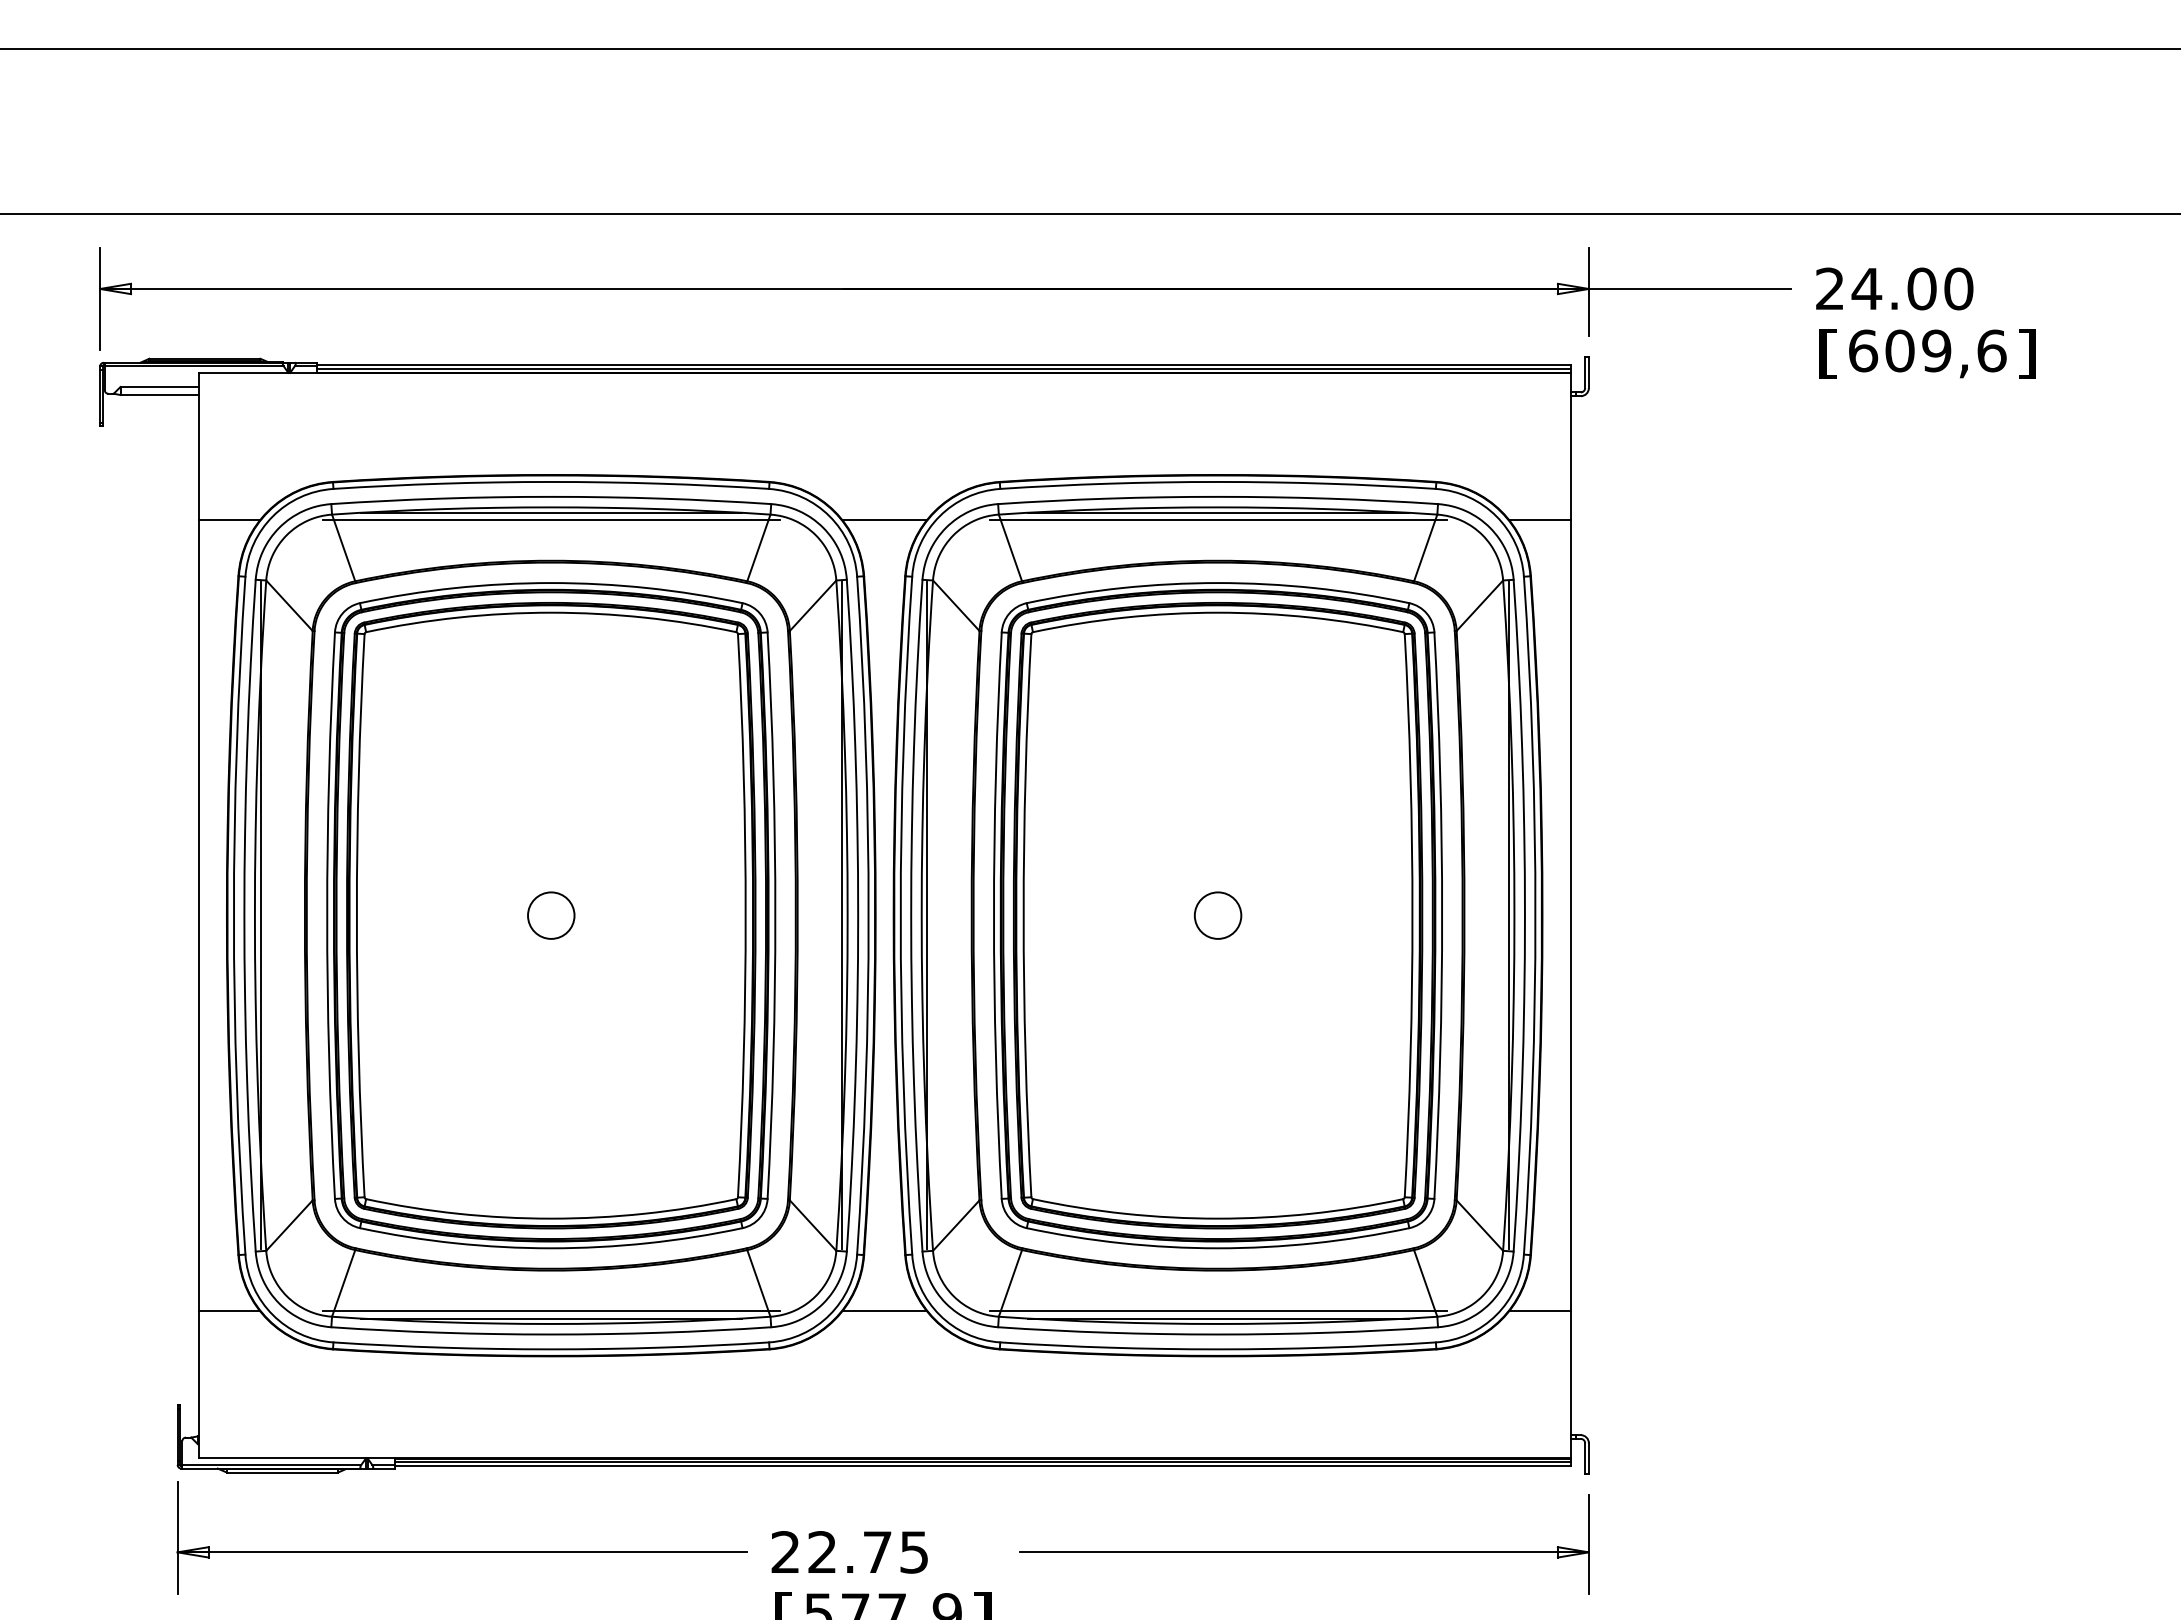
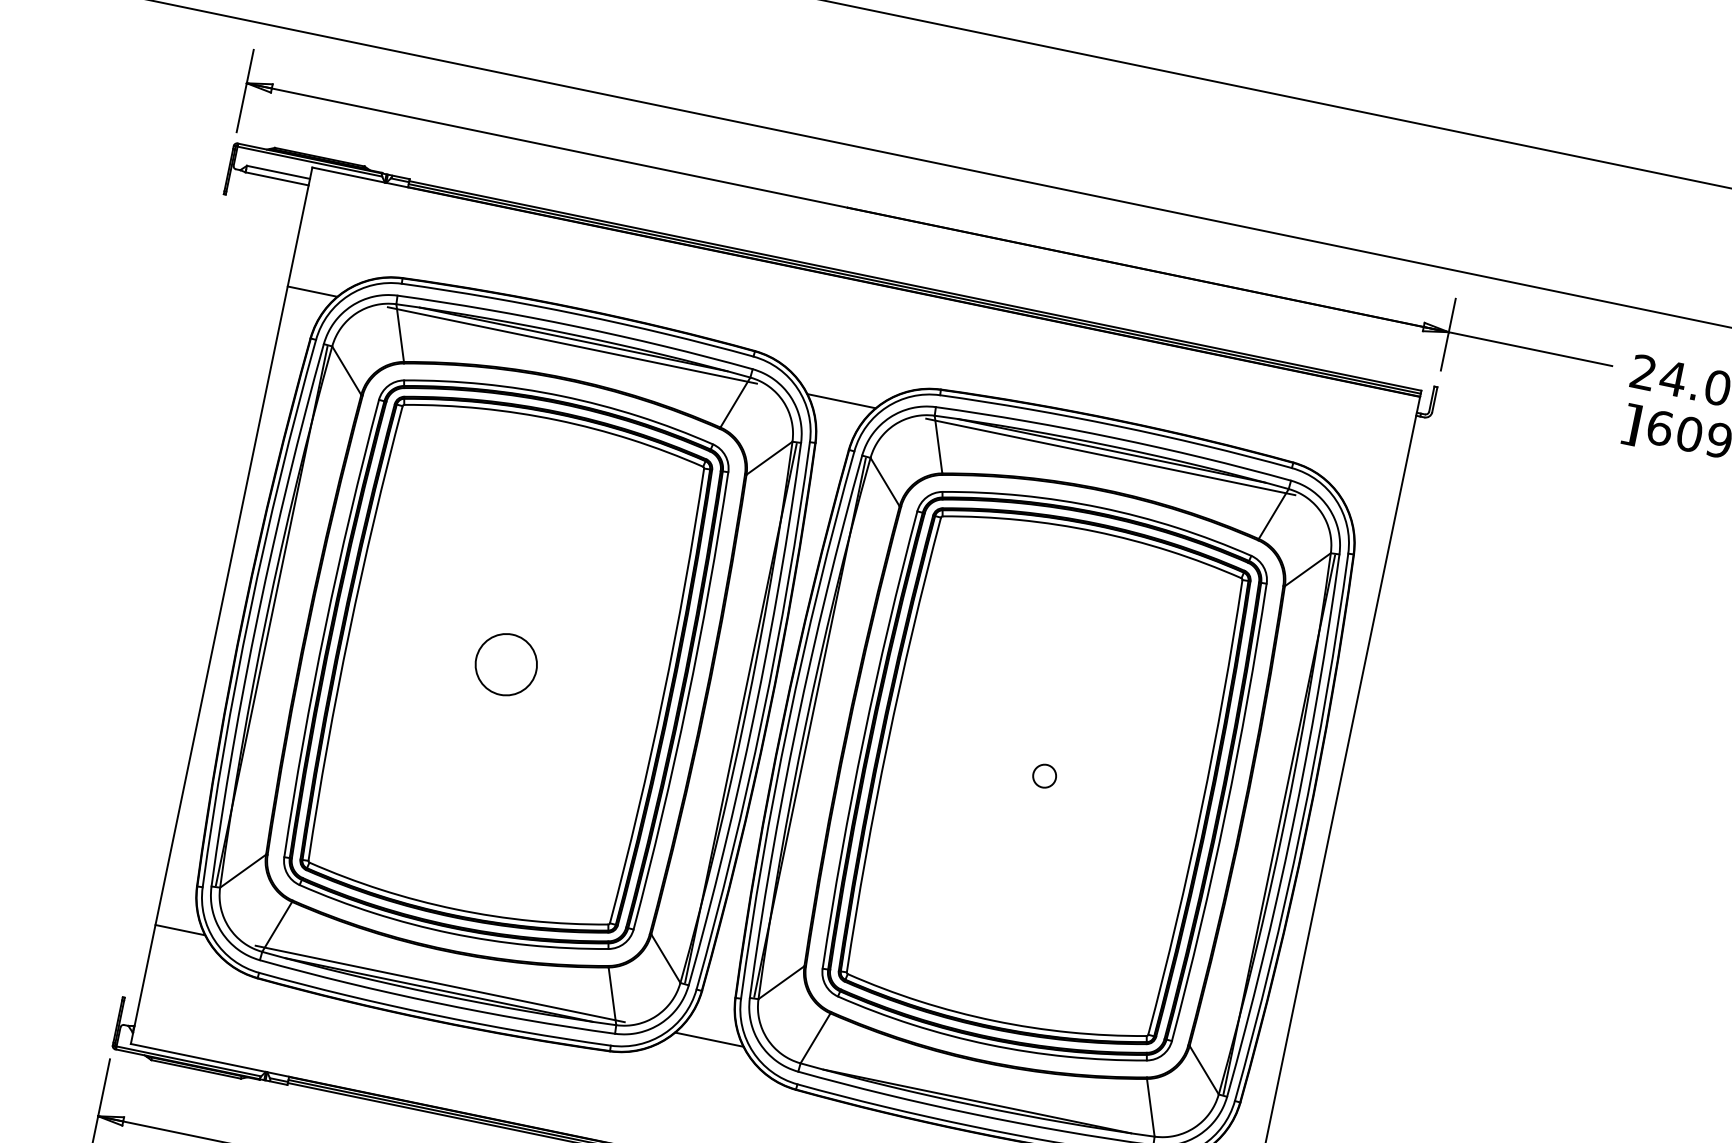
text: (1828, 353) -> (1631, 424), [ -> ]
line: (1539, 520) -> (1370, 510), removed
circle: (551, 915) -> (506, 664), size x1.6
circle: (1217, 915) -> (1044, 775), size x0.6
line: (1217, 1311) -> (978, 1095), removed

